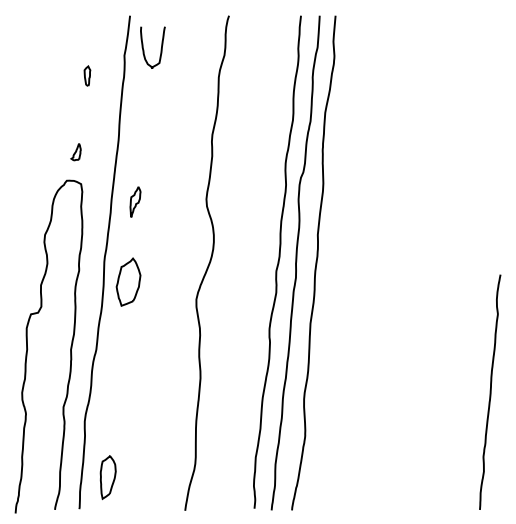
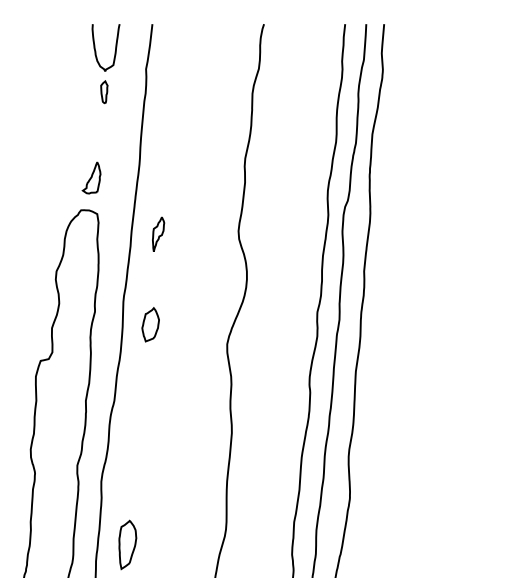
curve: (160, 48) -> (114, 48), moved
part: (75, 151) -> (90, 177), size x1.67
part: (128, 282) -> (150, 325), size x0.62

